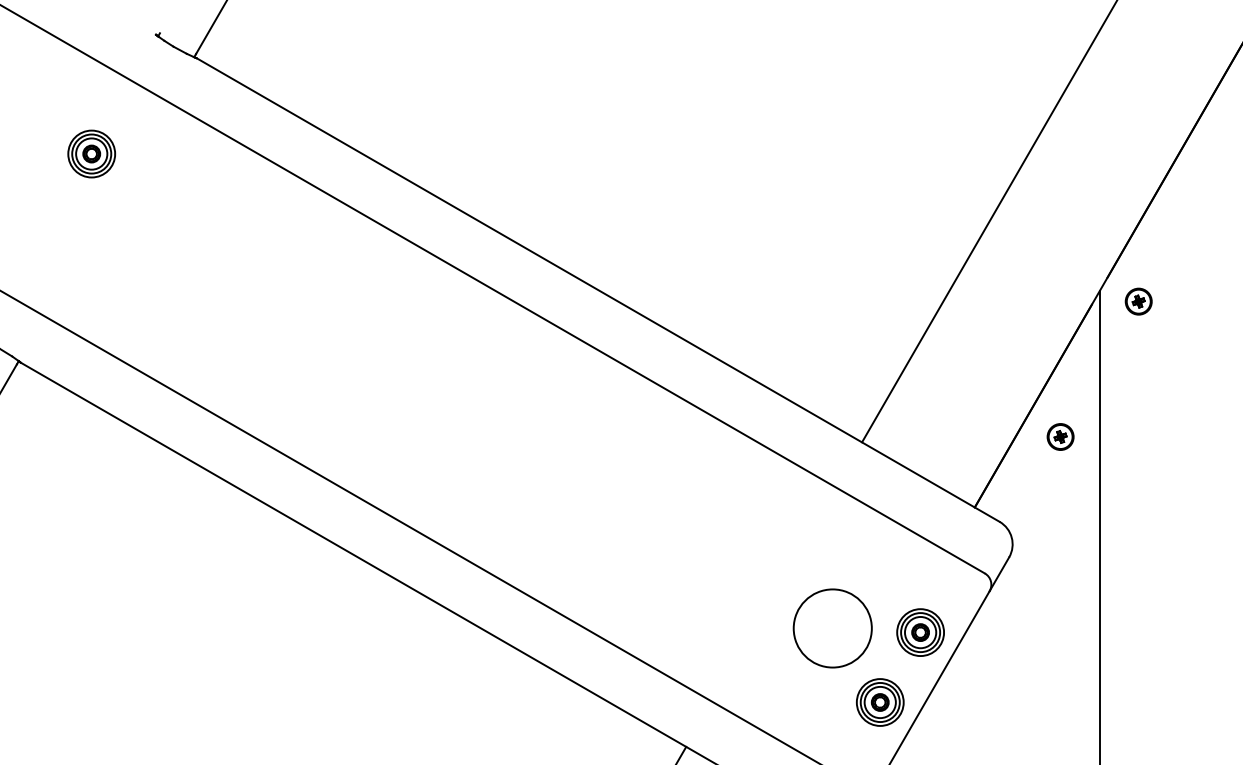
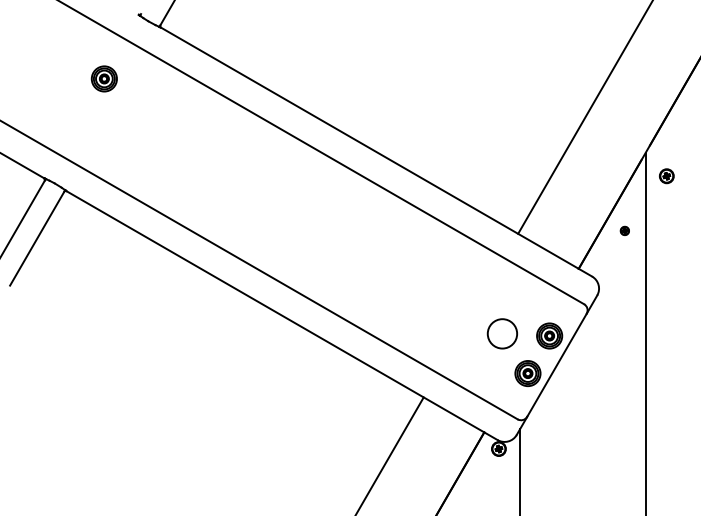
part: (1138, 302) -> (666, 176), moved
part: (1059, 436) -> (624, 230), size x0.6
circle: (832, 627) -> (502, 333), size x0.7

